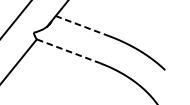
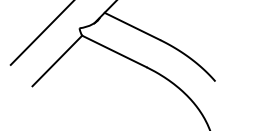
line: (82, 26) -> (132, 26), dashed -> solid
line: (68, 51) -> (114, 51), dashed -> solid

